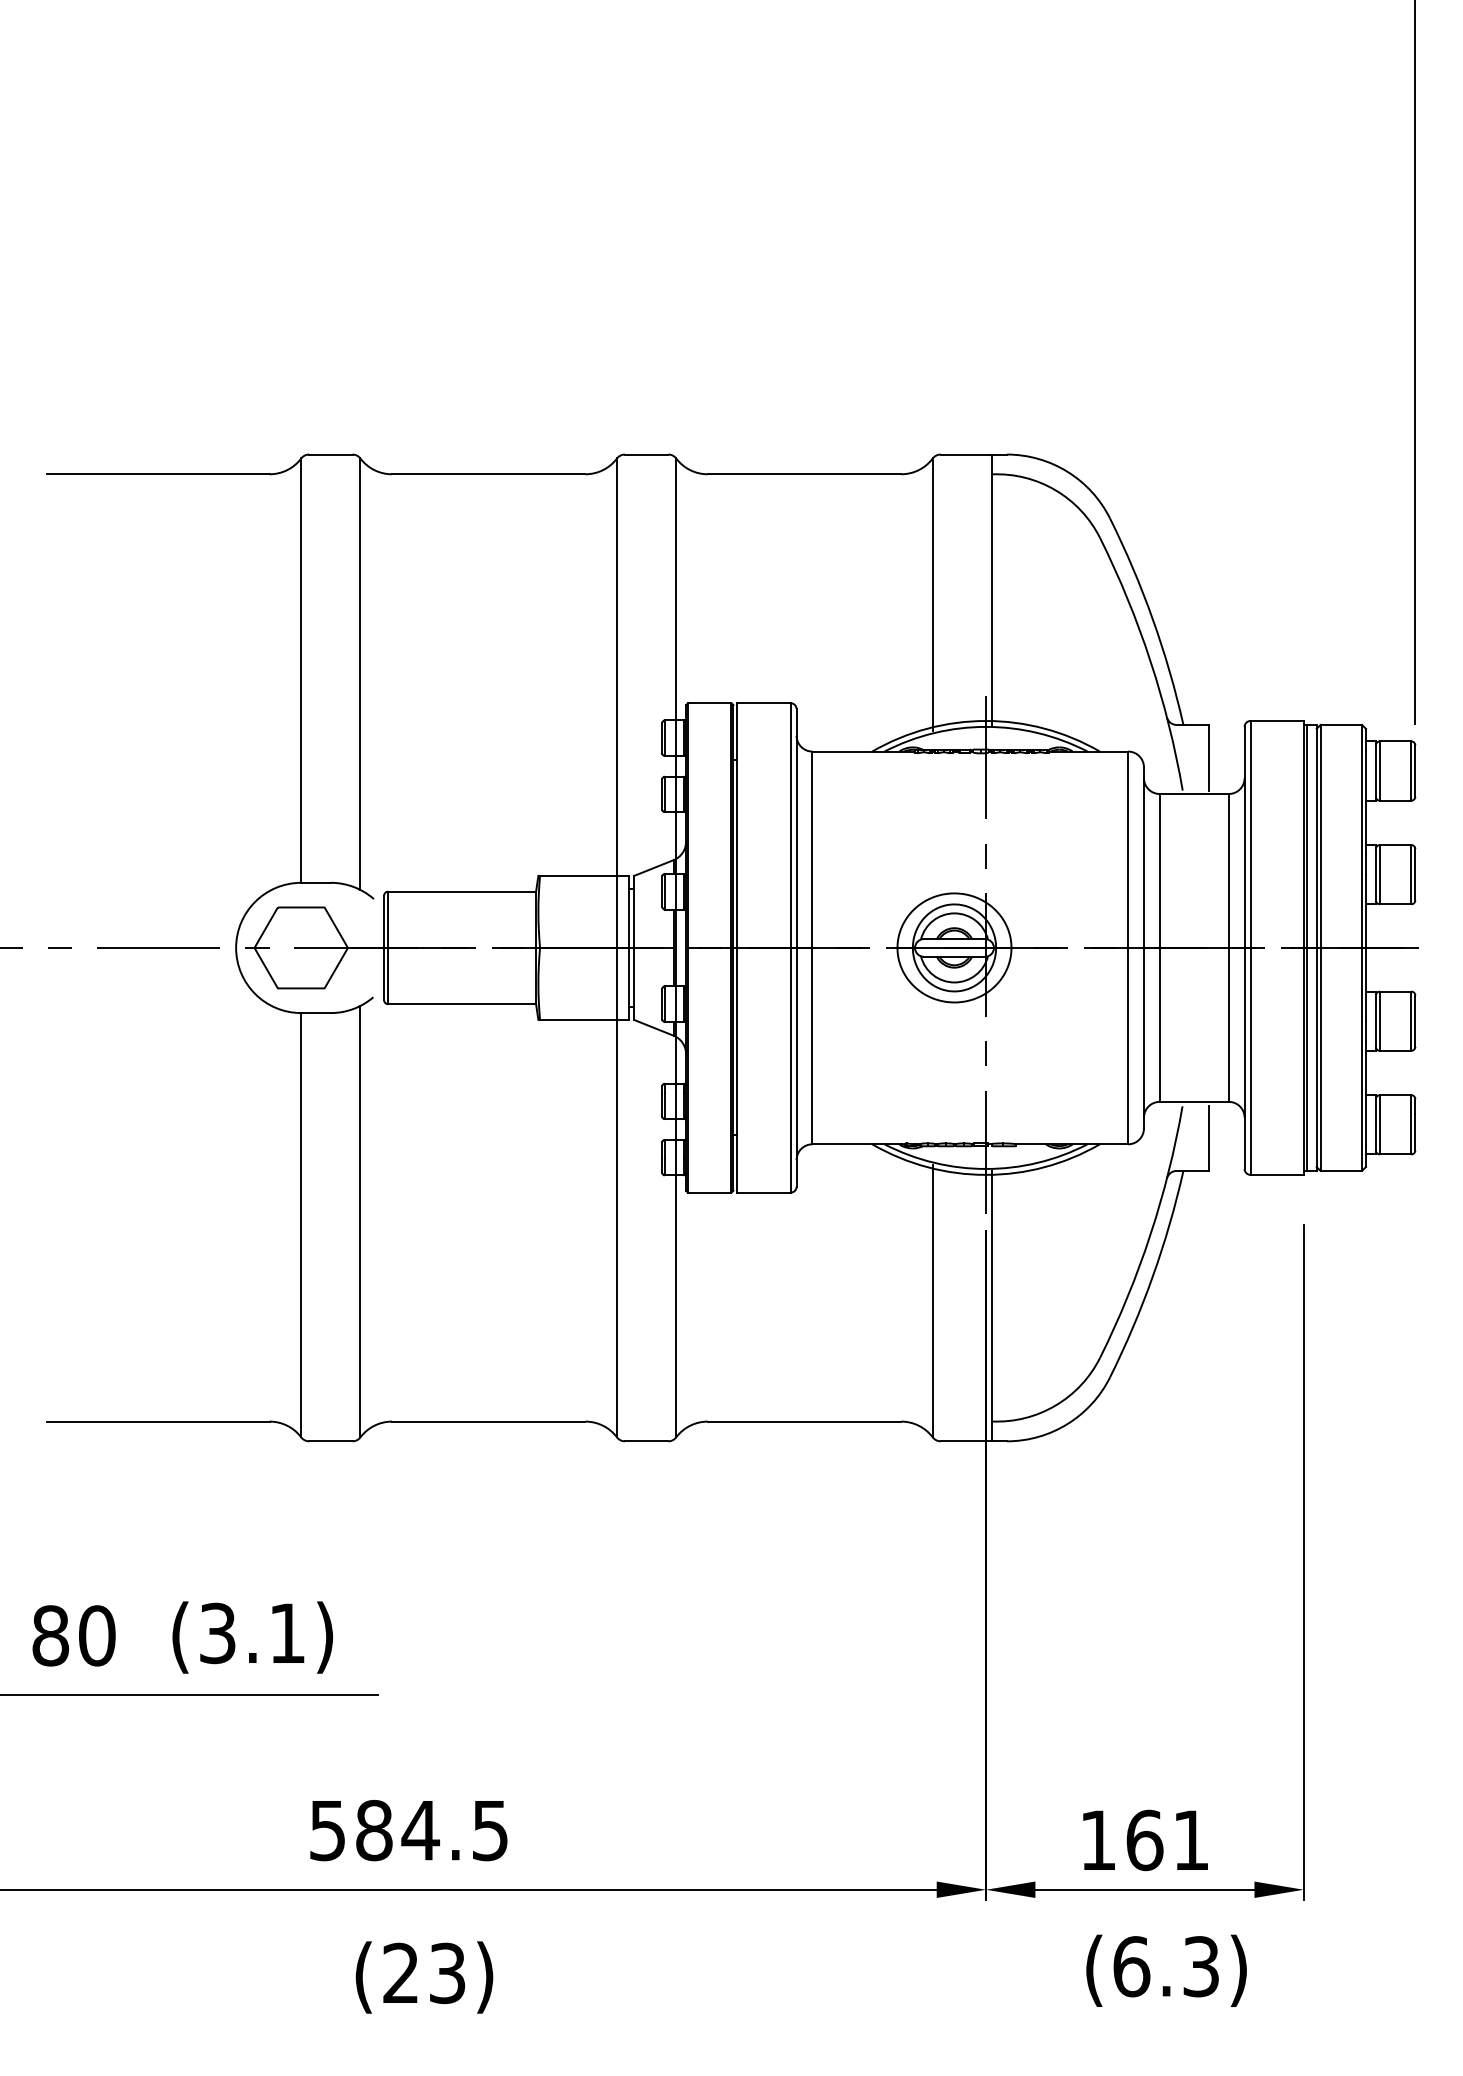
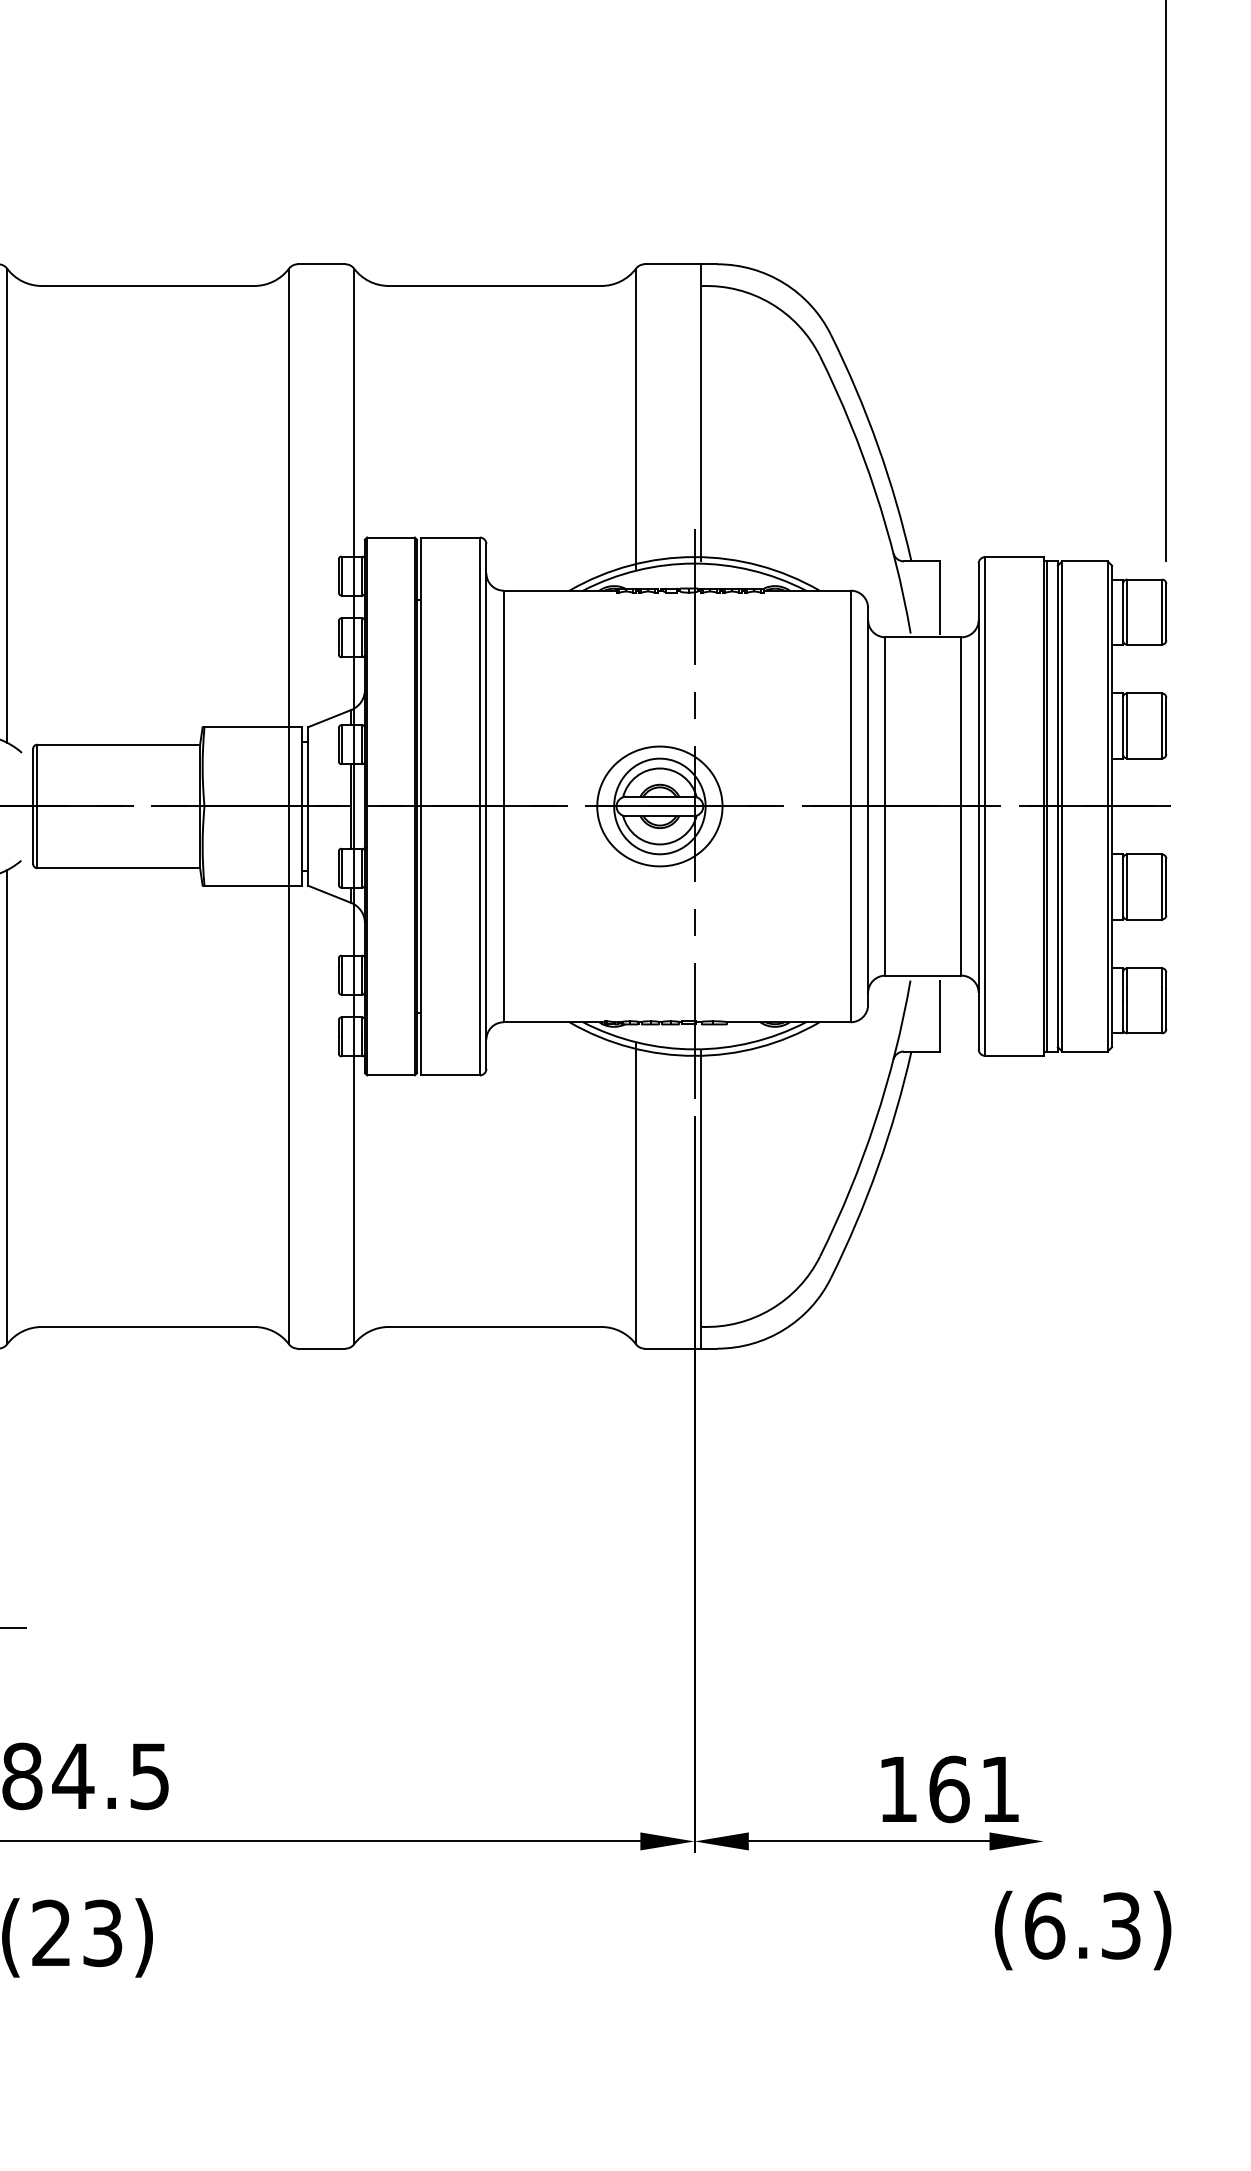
line: (1303, 1561) -> (1043, 1480), removed
text: (1145, 1840) -> (950, 1789), moved
text: (1166, 1970) -> (1082, 1930), moved

